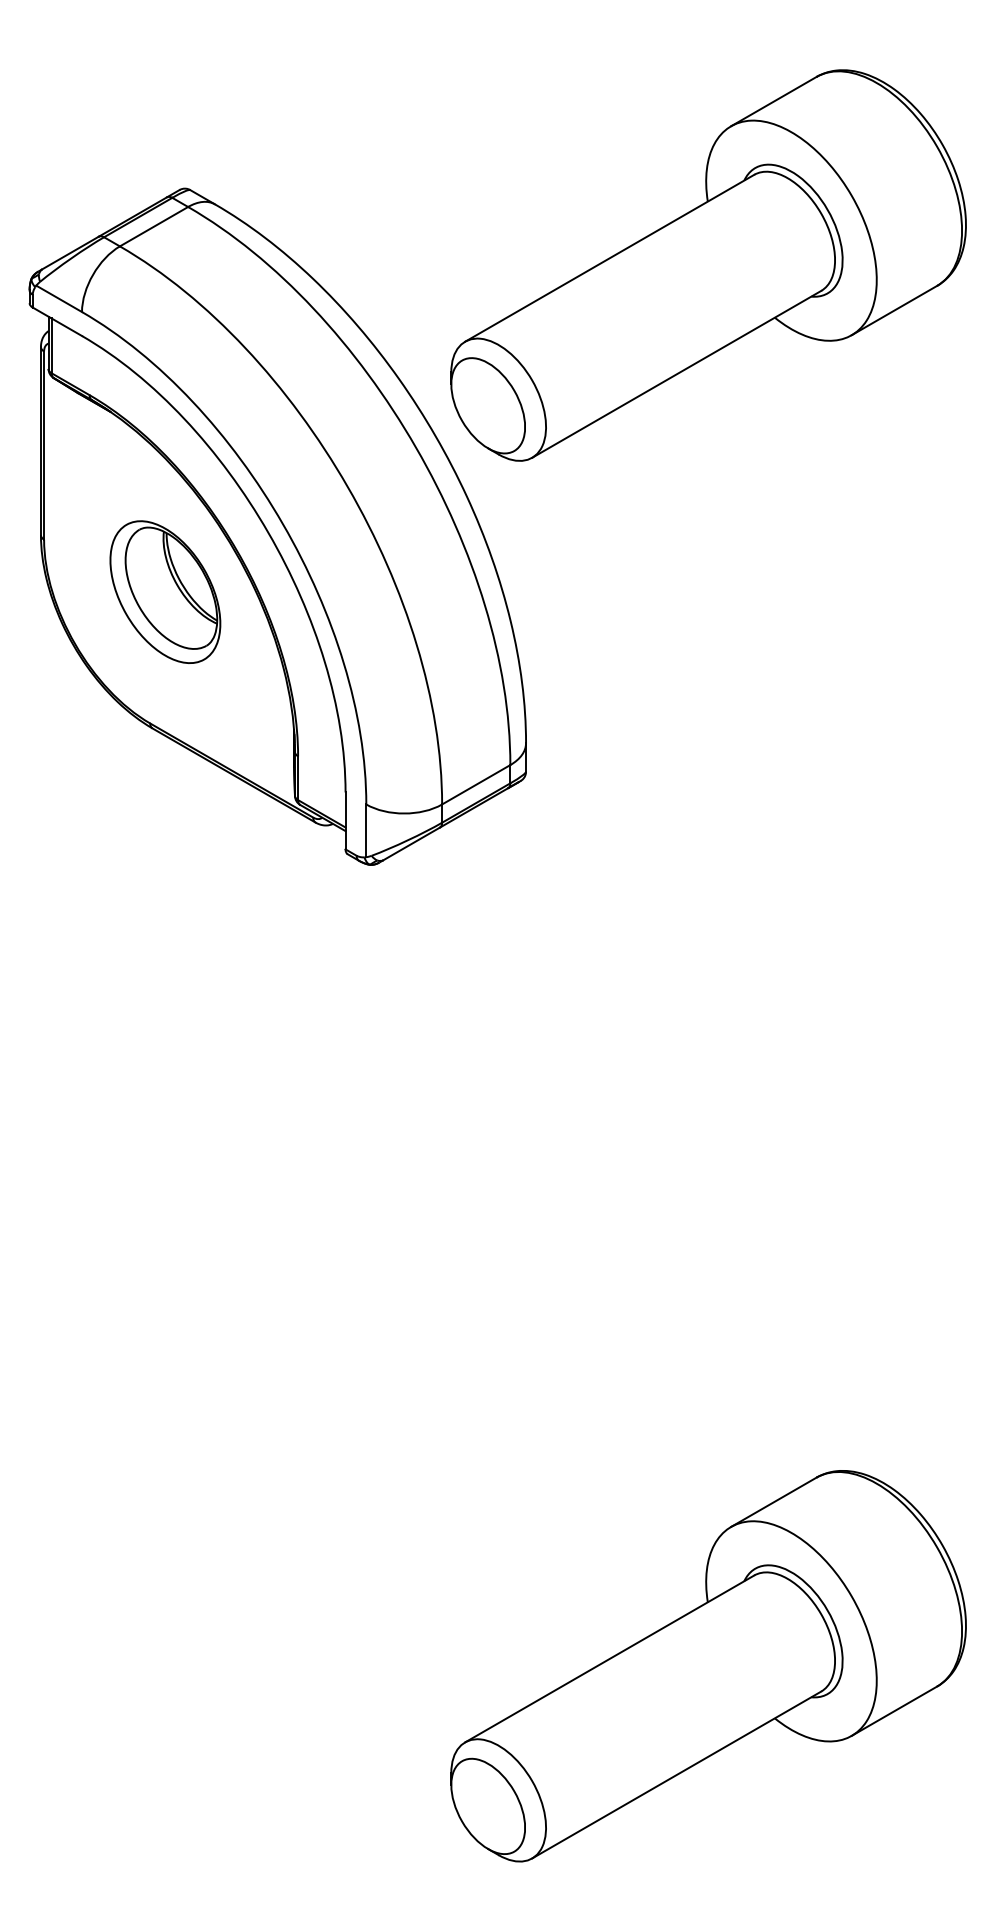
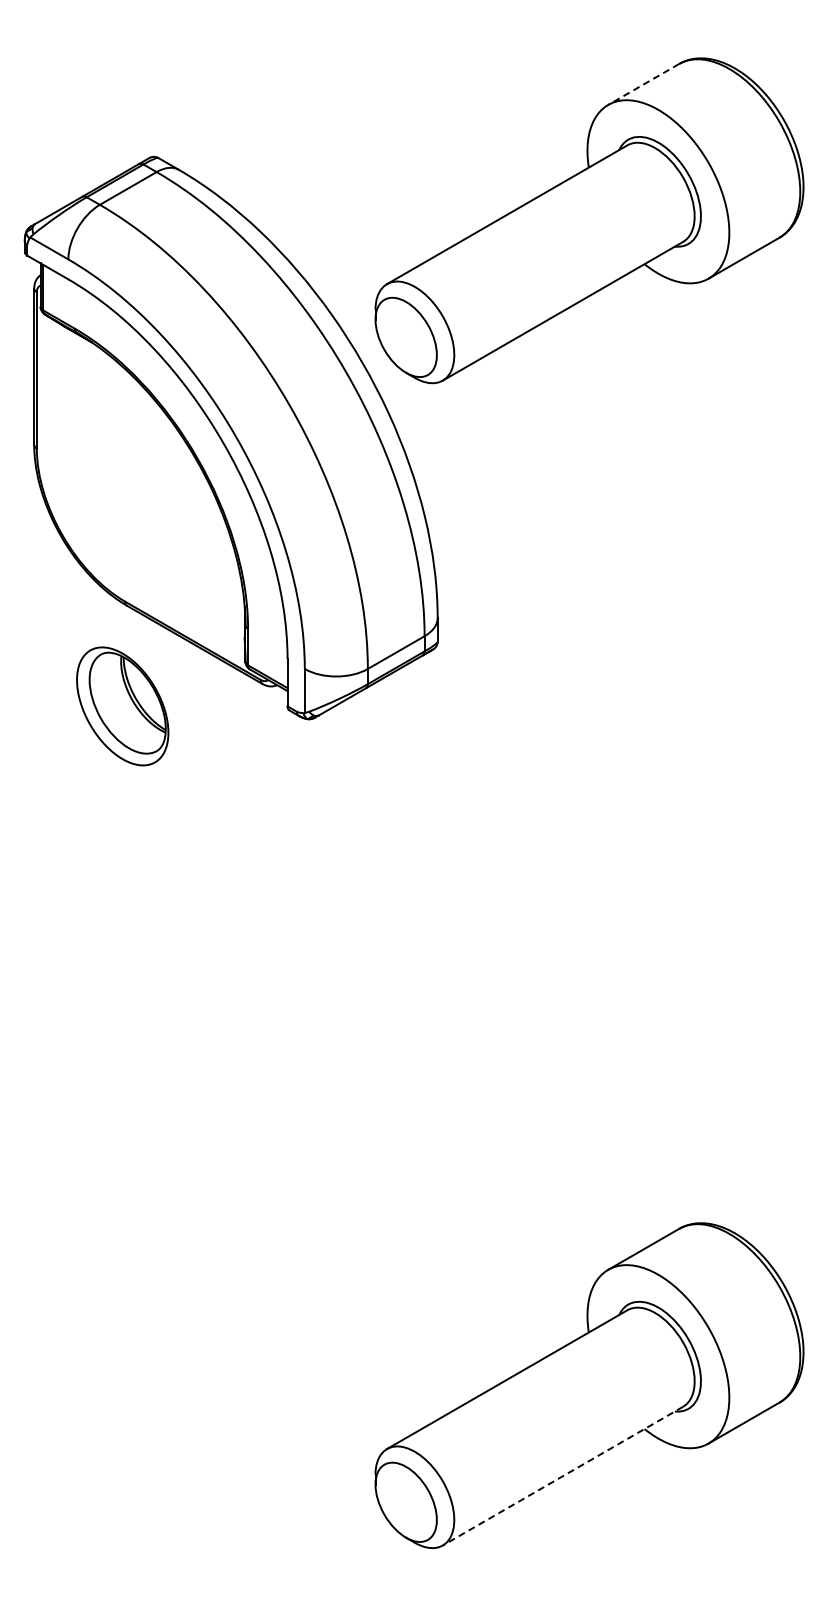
line: (773, 101) -> (643, 84), solid -> dashed
part: (165, 592) -> (122, 706), moved
line: (676, 1775) -> (562, 1476), solid -> dashed

